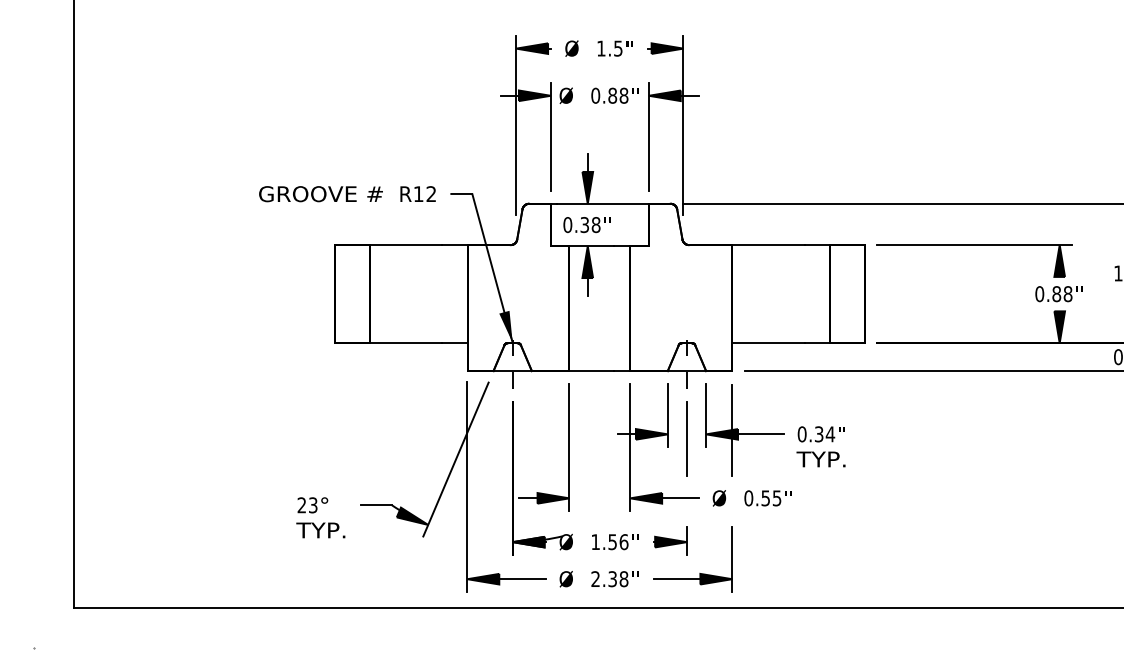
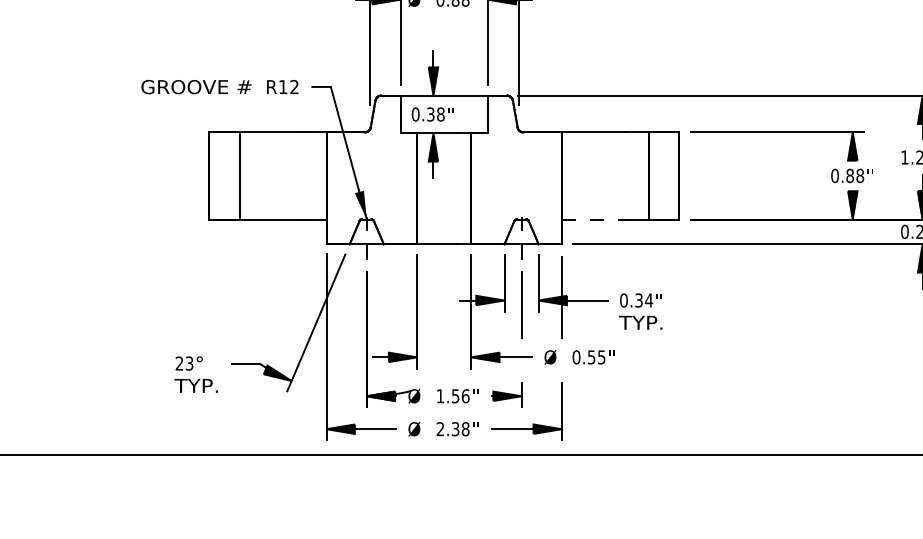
line: (768, 343) -> (594, 219), solid -> dashed

